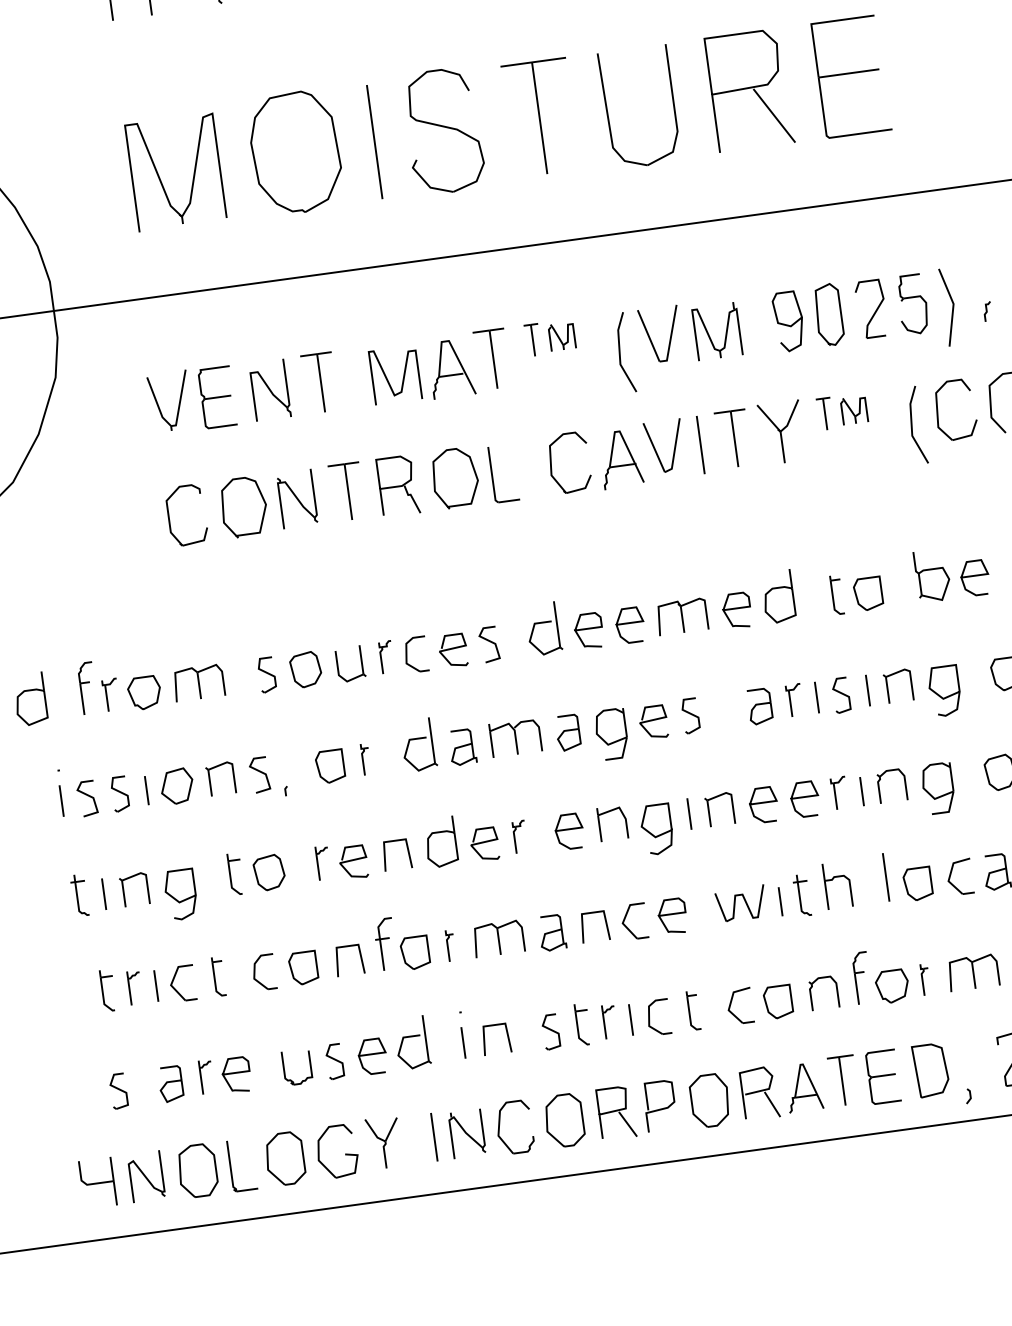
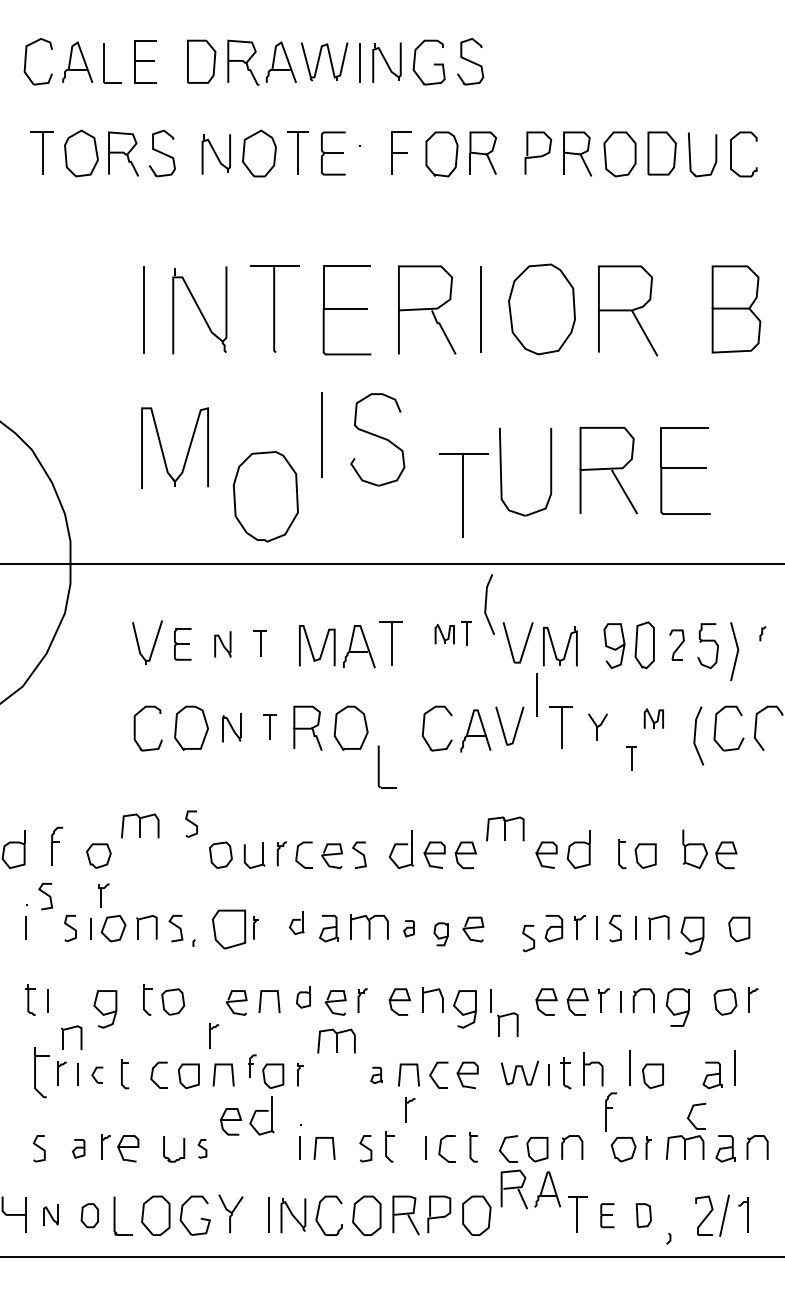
part: (539, 117) -> (463, 495), moved
part: (443, 130) -> (377, 439), moved
line: (374, 141) -> (321, 434), moved
part: (295, 152) -> (265, 496), moved
part: (161, 178) -> (163, 451), moved
part: (870, 308) -> (676, 644), size x0.7
curve: (987, 311) -> (762, 633), moved
part: (532, 339) -> (466, 633), moved
line: (620, 353) -> (486, 604), moved
part: (318, 382) -> (259, 643), size x0.6
part: (269, 390) -> (222, 644), size x0.6
part: (216, 397) -> (182, 644), size x0.7
part: (824, 414) -> (631, 758), moved
part: (781, 432) -> (597, 727), size x0.6
line: (700, 444) -> (536, 694), moved
part: (493, 474) -> (379, 766), moved
part: (347, 491) -> (269, 727), size x0.6
part: (296, 498) -> (231, 727), size x0.7
part: (682, 615) -> (505, 828), moved
part: (266, 674) -> (191, 823), moved
part: (199, 682) -> (140, 825), moved
part: (110, 694) -> (103, 895), moved
part: (690, 715) -> (528, 938), moved
part: (567, 732) -> (408, 928), size x0.6
part: (610, 734) -> (440, 934), size x0.6
part: (418, 745) -> (296, 922), size x0.6
part: (330, 766) -> (229, 929), size x1.6
curve: (88, 797) -> (46, 895), moved
part: (708, 810) -> (499, 1024), moved
part: (440, 841) -> (303, 996), size x0.6
part: (323, 861) -> (214, 1035), moved
part: (959, 875) -> (696, 1115), moved
part: (123, 890) -> (63, 1037), moved
part: (551, 933) -> (376, 1075), size x0.6
part: (498, 937) -> (336, 1040), moved
part: (386, 943) -> (252, 1066), size x0.6
part: (861, 977) -> (610, 1111), moved
part: (182, 982) -> (97, 1074), size x0.6
part: (107, 991) -> (41, 1073), size x1.6
part: (609, 1020) -> (410, 1109), moved
part: (393, 1045) -> (247, 1115), moved
part: (334, 1061) -> (202, 1148), size x0.7
part: (930, 1070) -> (643, 1215), size x0.6
part: (882, 1076) -> (607, 1215), size x0.6
part: (170, 1083) -> (78, 1148), size x0.7
part: (771, 1087) -> (523, 1186), moved
part: (197, 1170) -> (89, 1215), size x0.6
part: (145, 1177) -> (50, 1215), size x0.6

